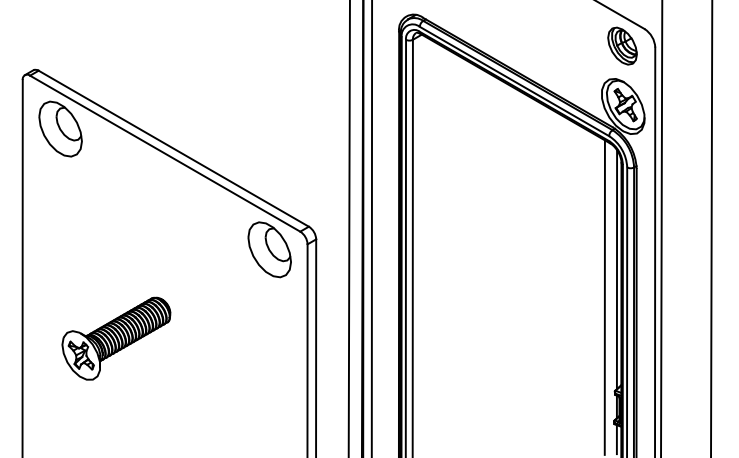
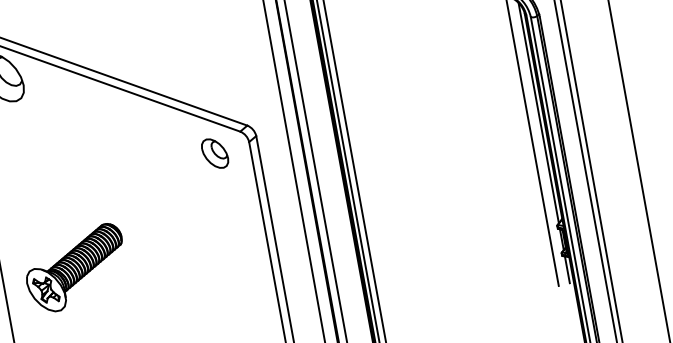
part: (269, 249) -> (214, 153), size x0.6
part: (116, 338) -> (75, 268), moved

